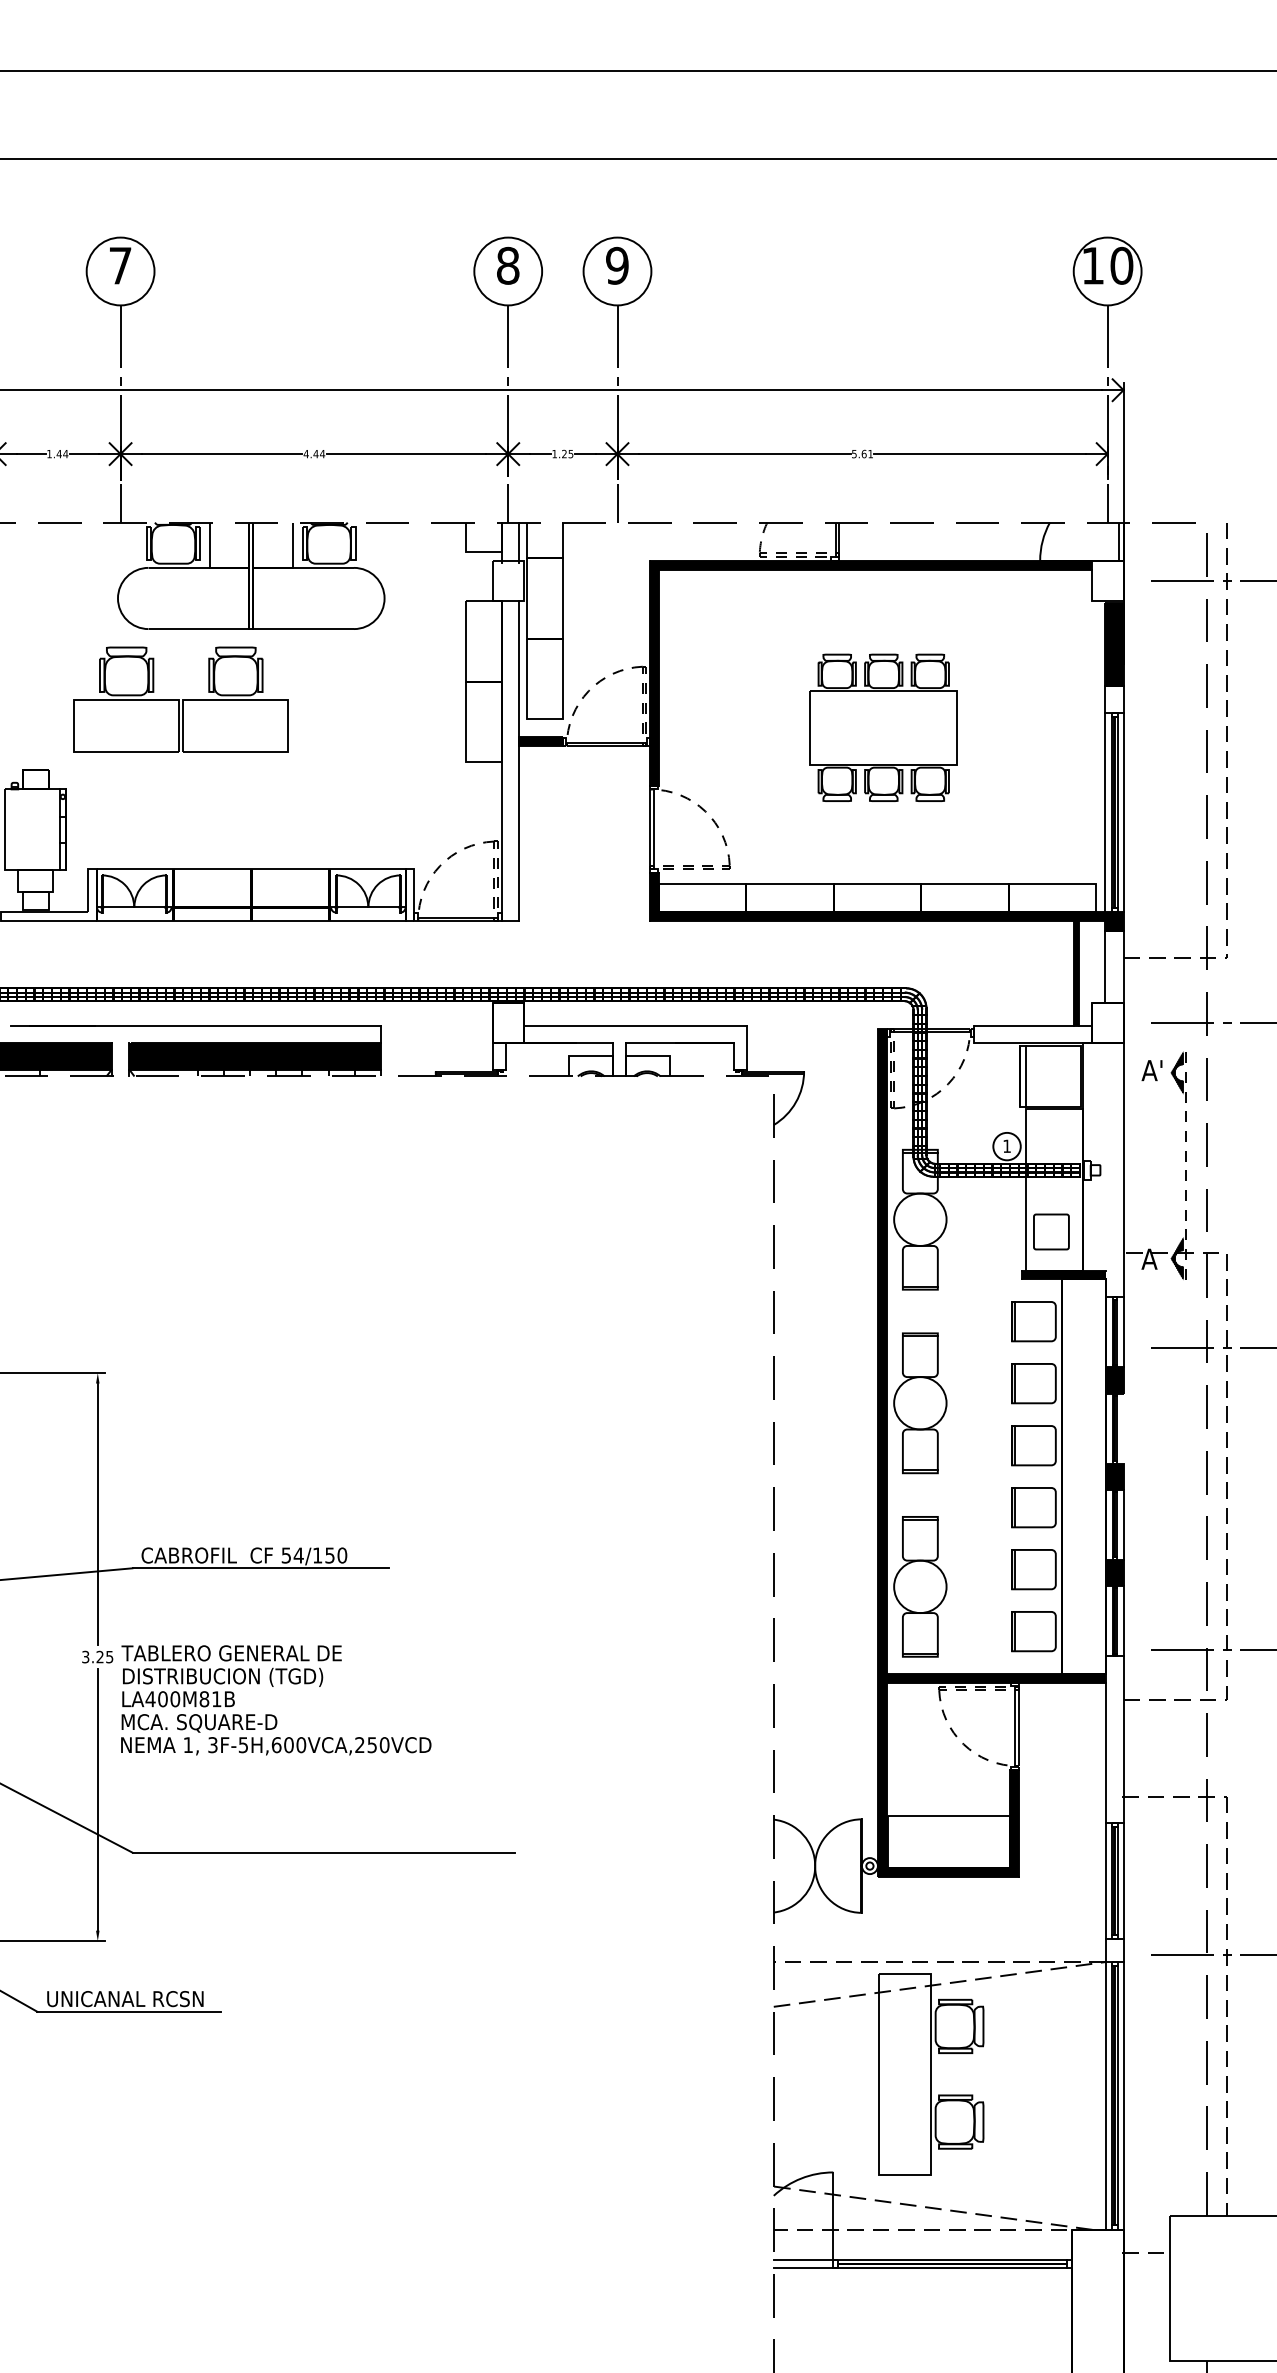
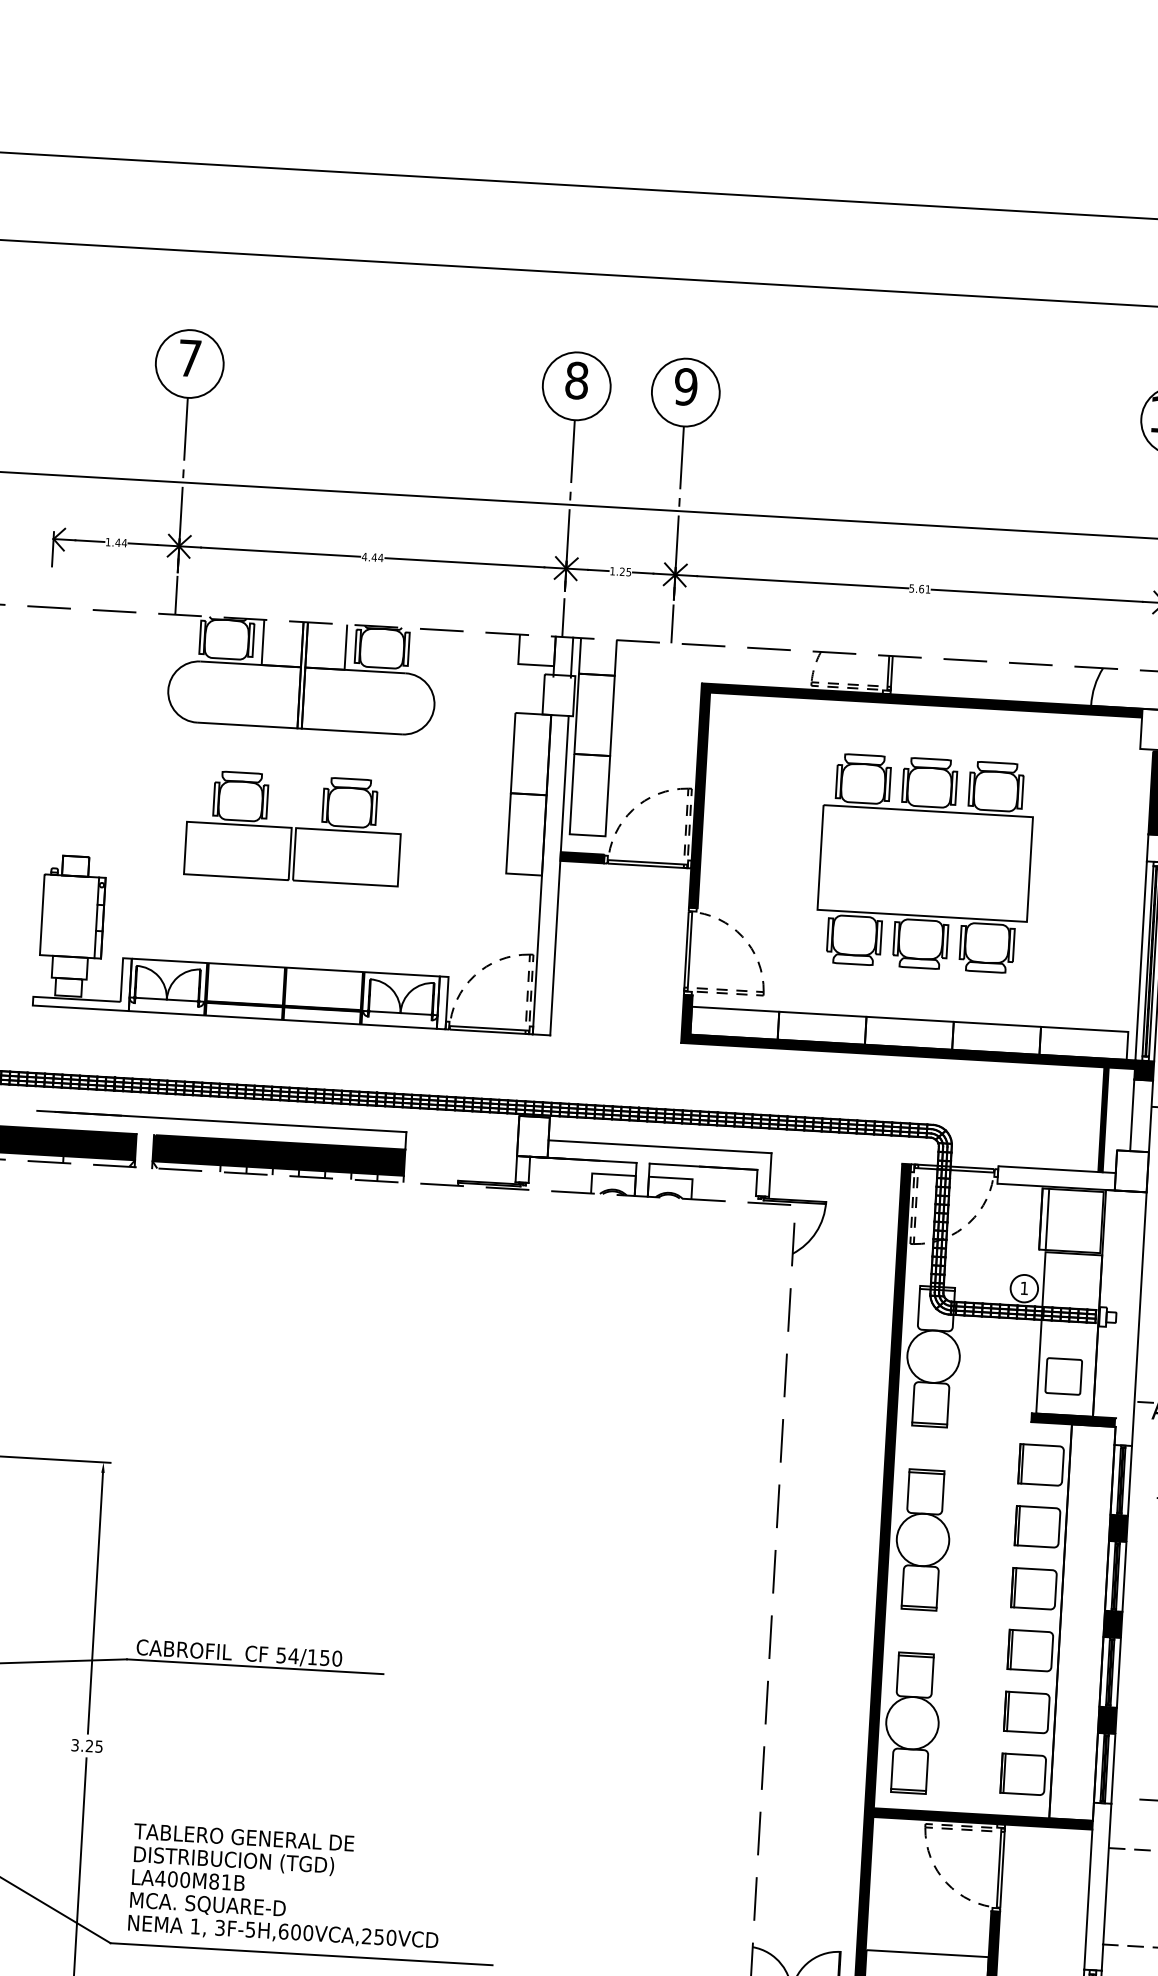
part: (180, 699) -> (293, 827), moved
part: (883, 727) -> (925, 863), size x1.43
line: (1123, 1428) -> (1124, 1576), added
text: (276, 1700) -> (286, 1887), moved

